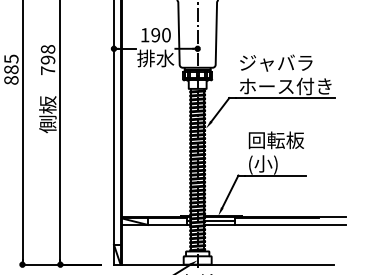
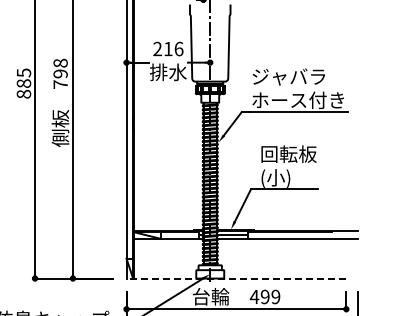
text: (155, 34) -> (168, 48), 190 -> 216
line: (223, 264) -> (236, 278), solid -> dashed

